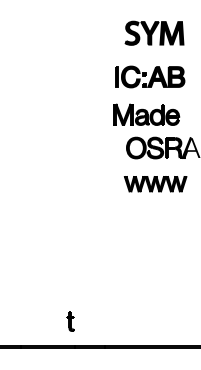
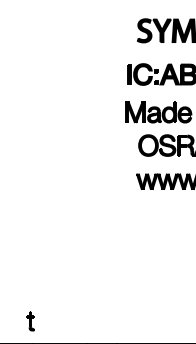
part: (70, 321) -> (30, 321), moved

